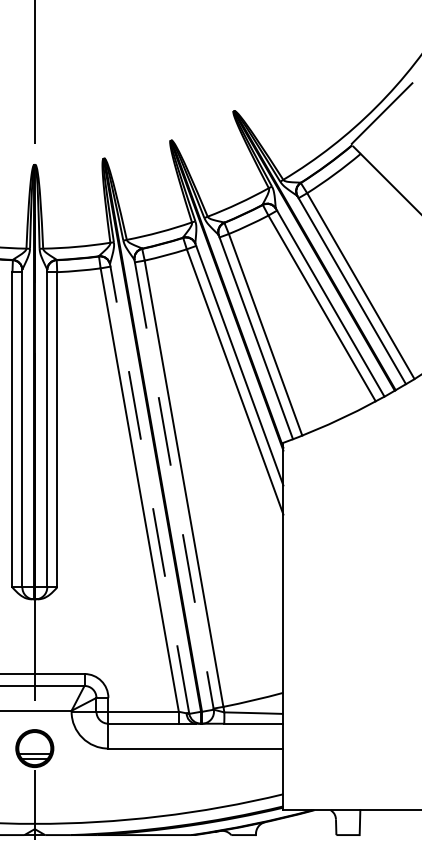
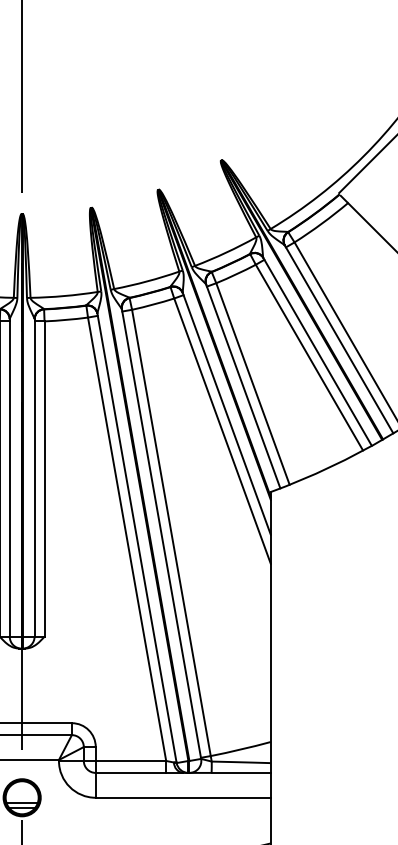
line: (174, 485) -> (161, 534), dashed -> solid
line: (149, 488) -> (136, 537), dashed -> solid

